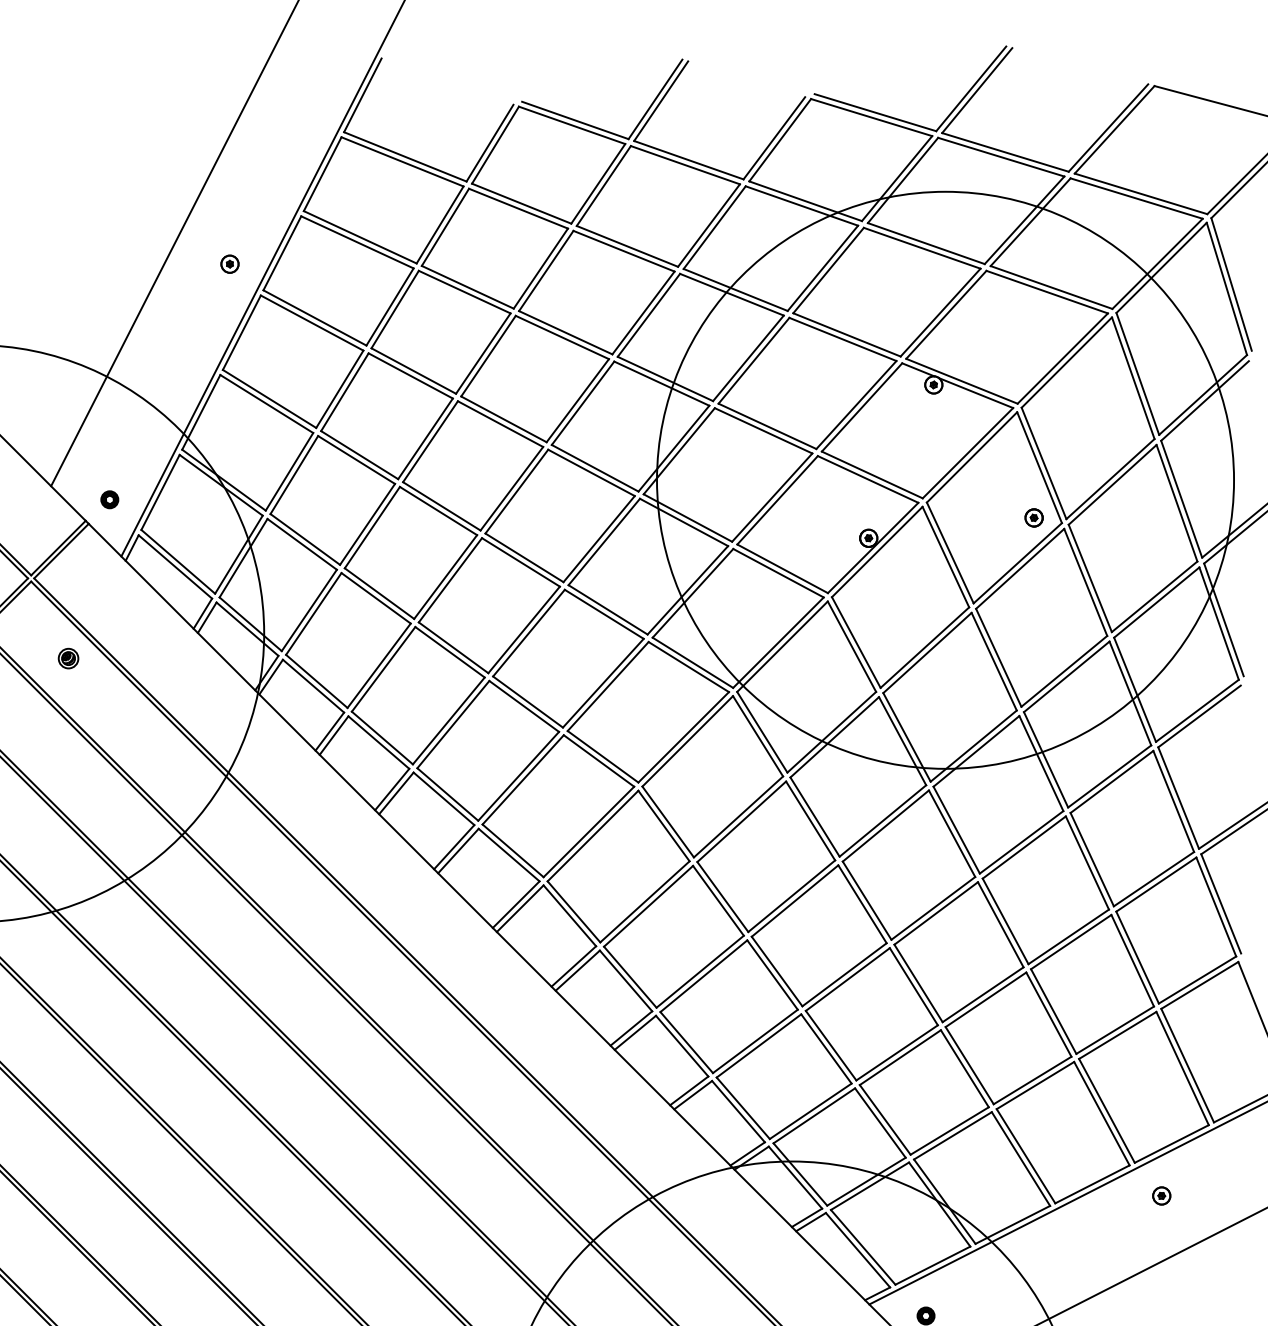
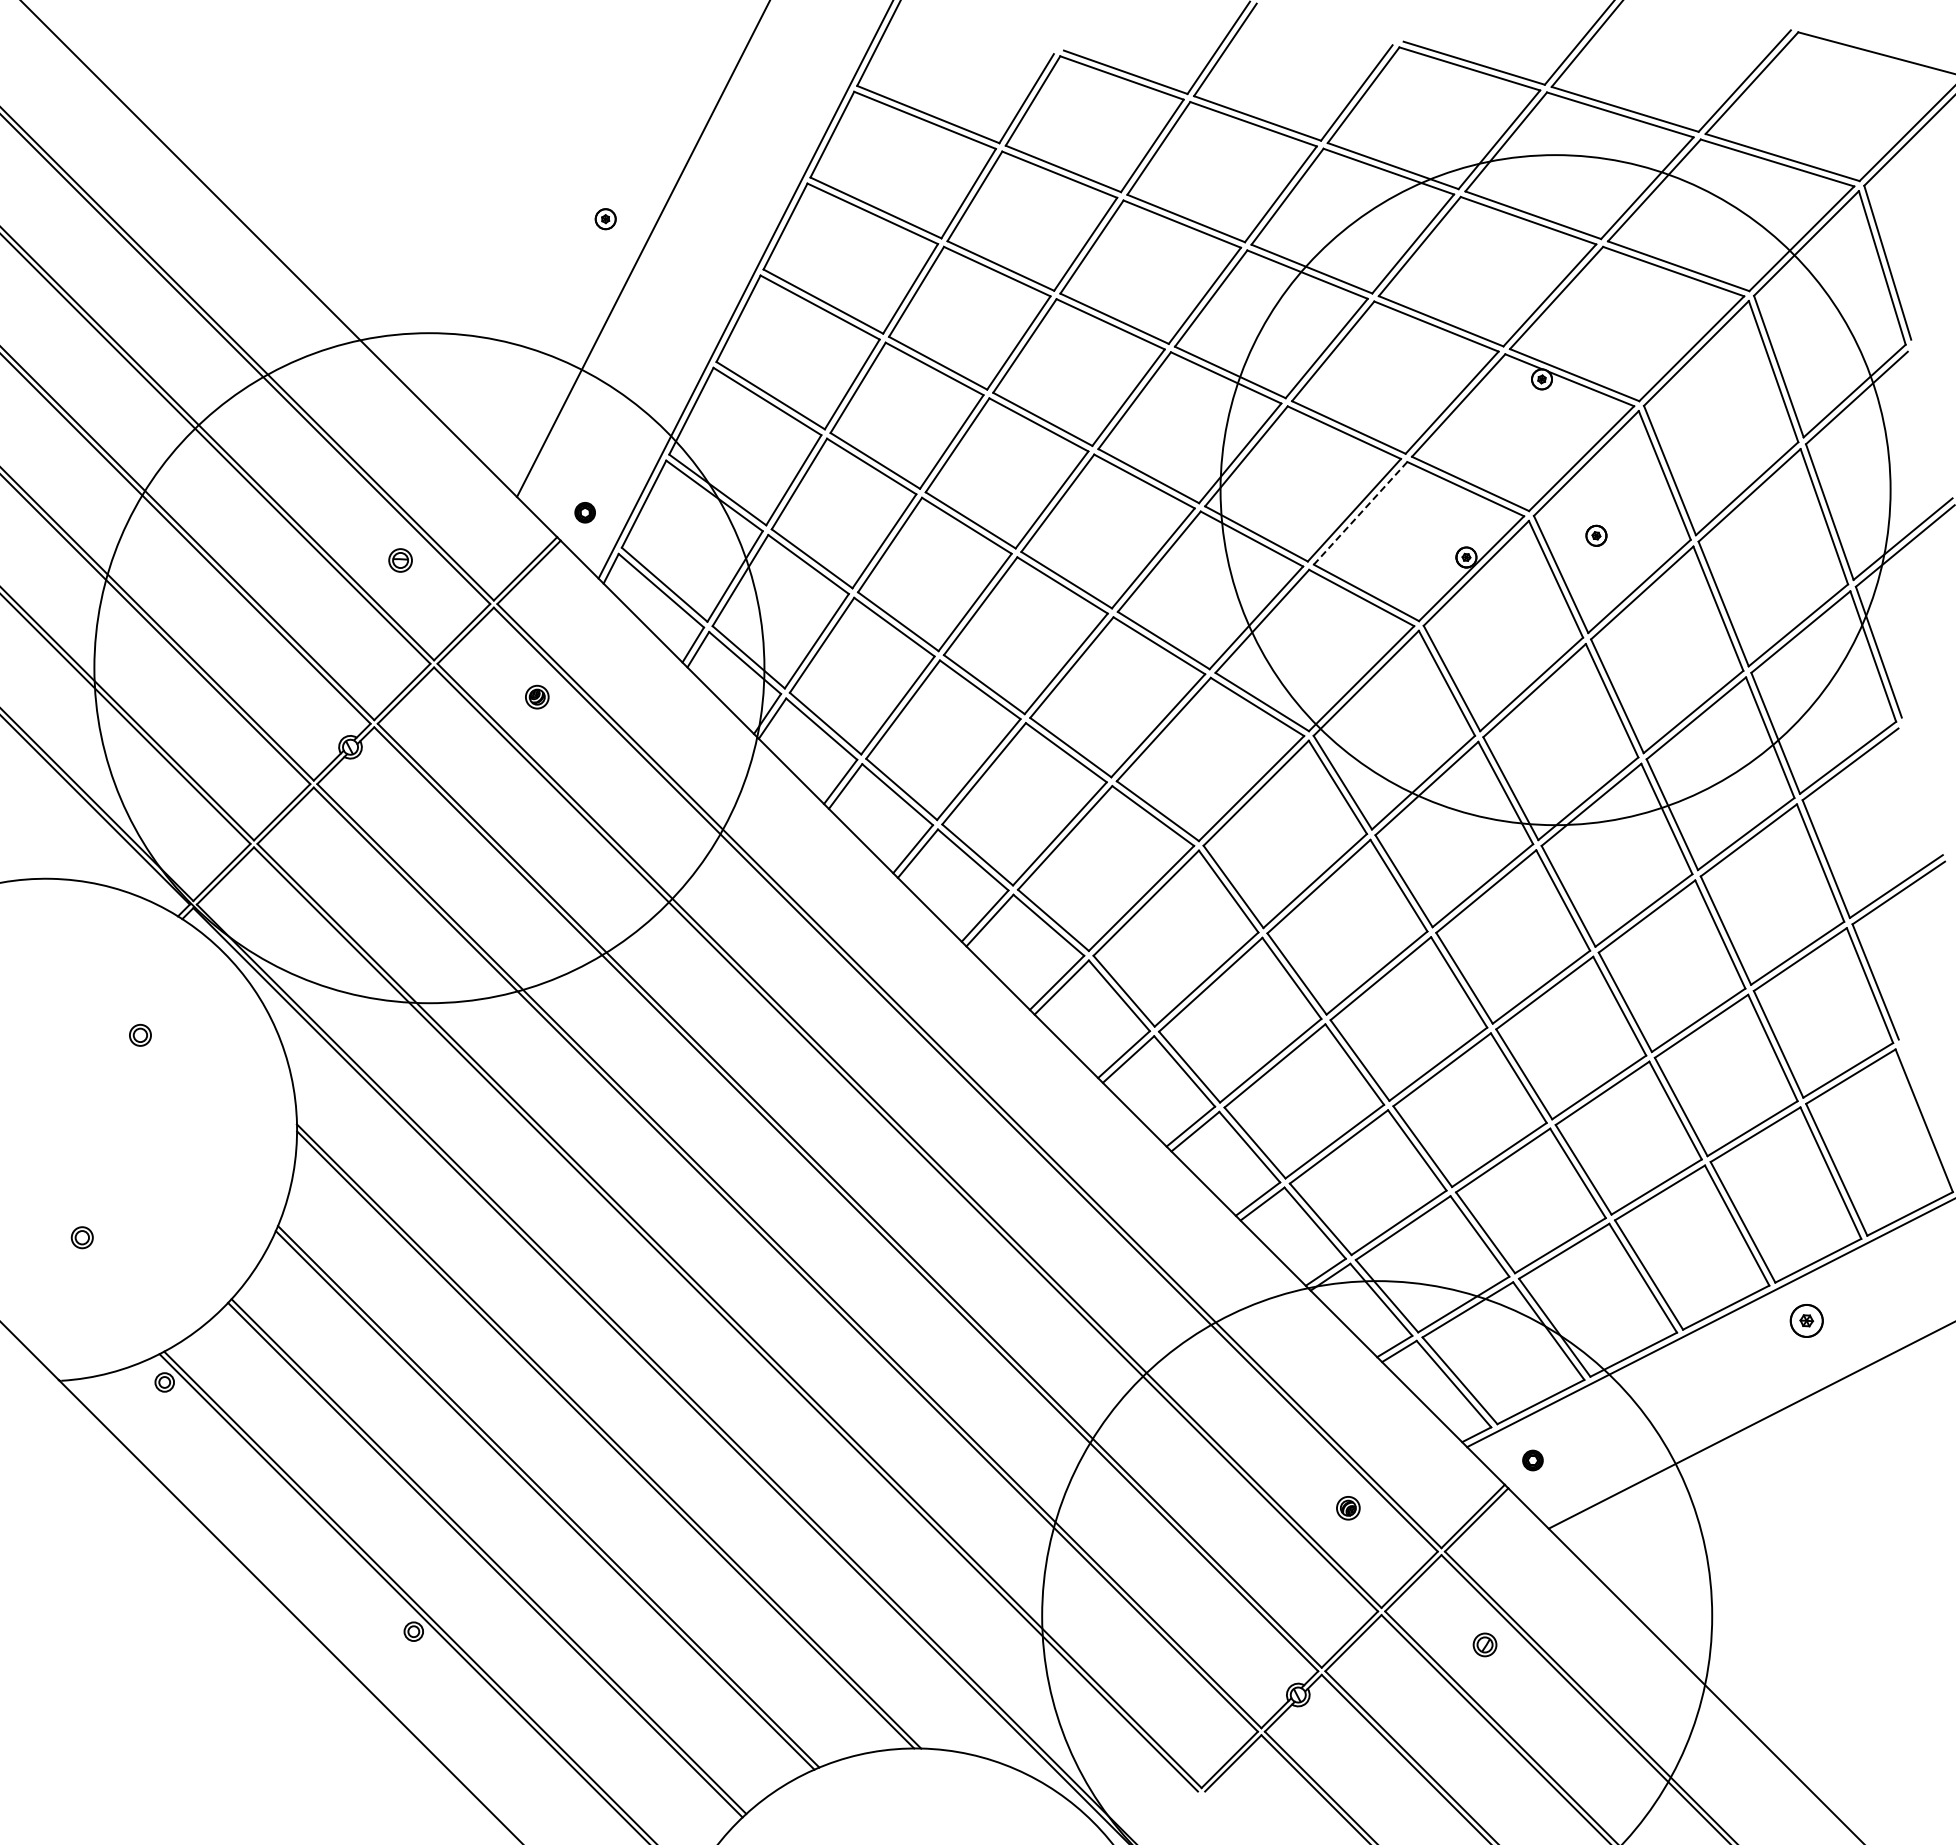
part: (229, 264) -> (605, 219), moved
line: (777, 500) -> (1360, 513), solid -> dashed
part: (1034, 517) -> (1596, 535), moved
part: (1161, 1196) -> (1806, 1321), size x1.6

